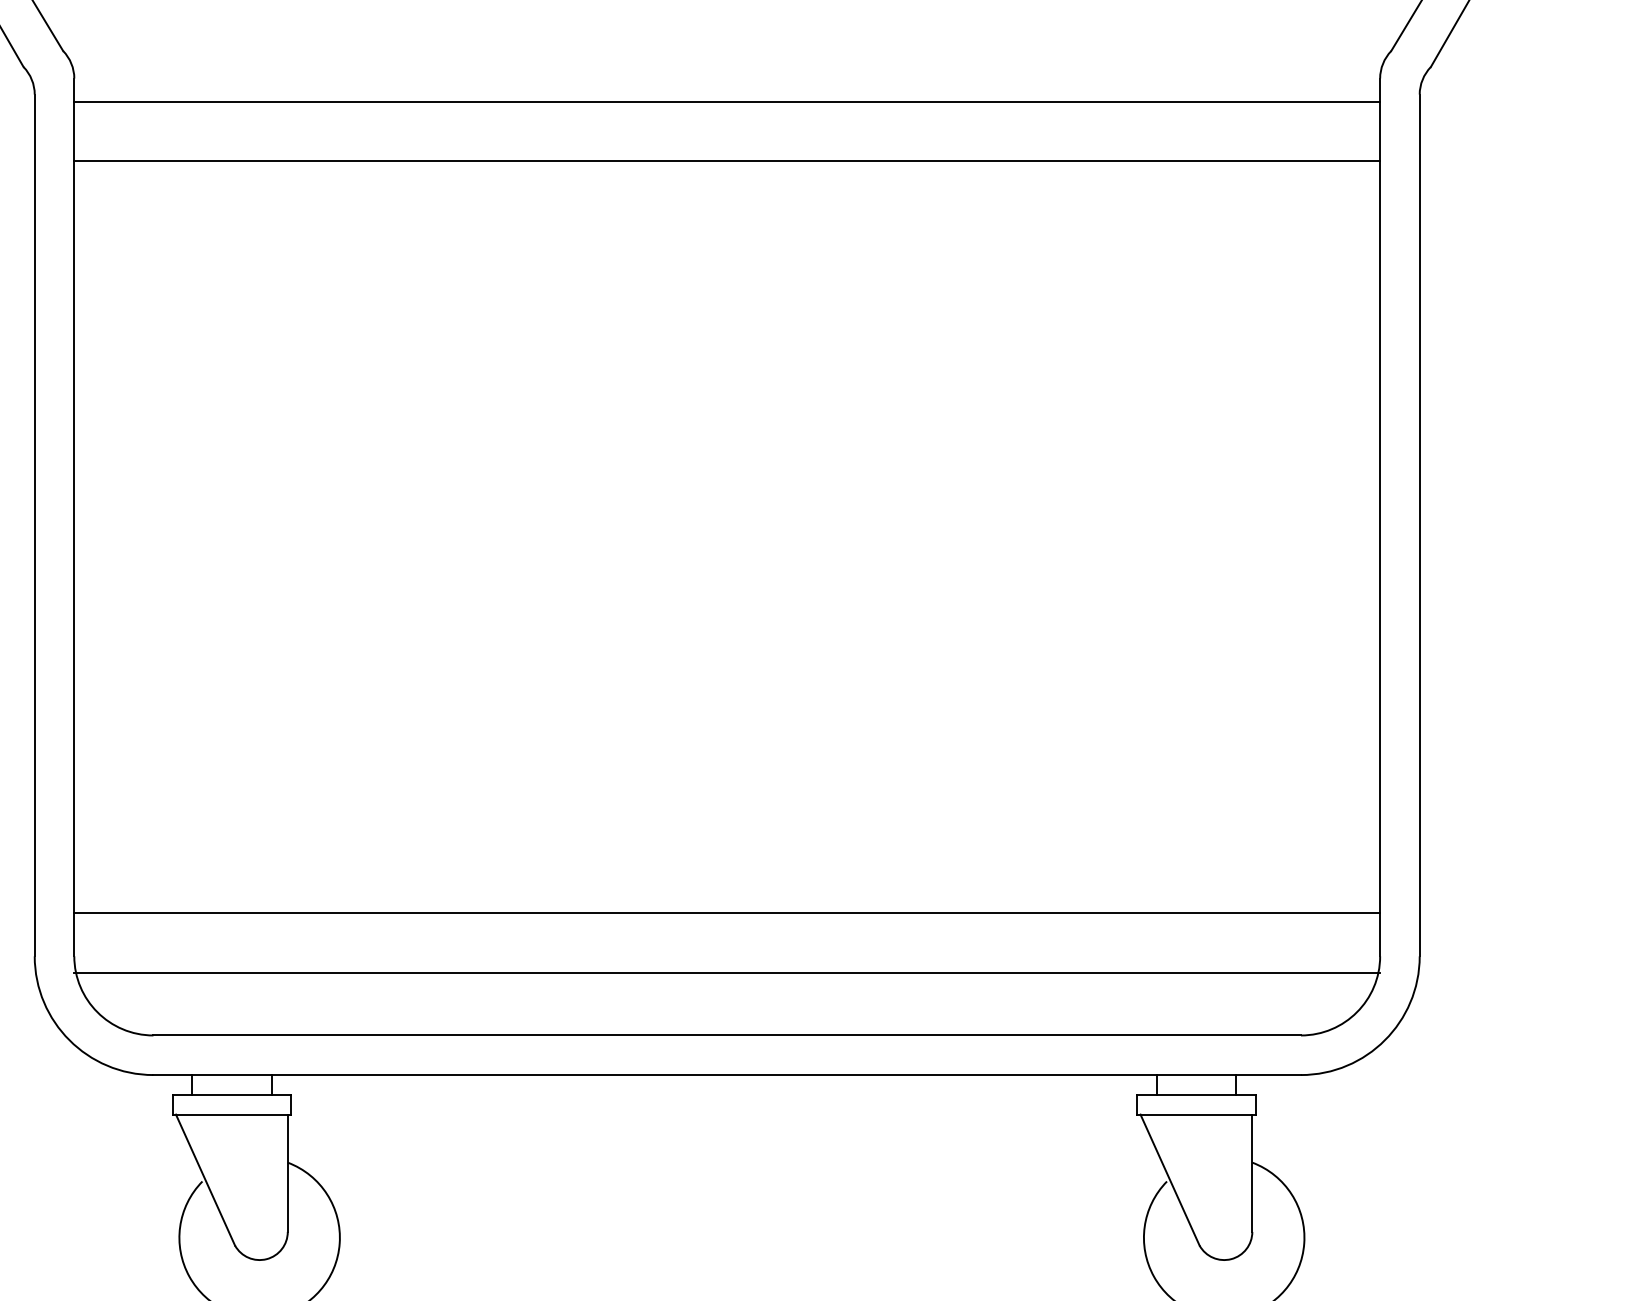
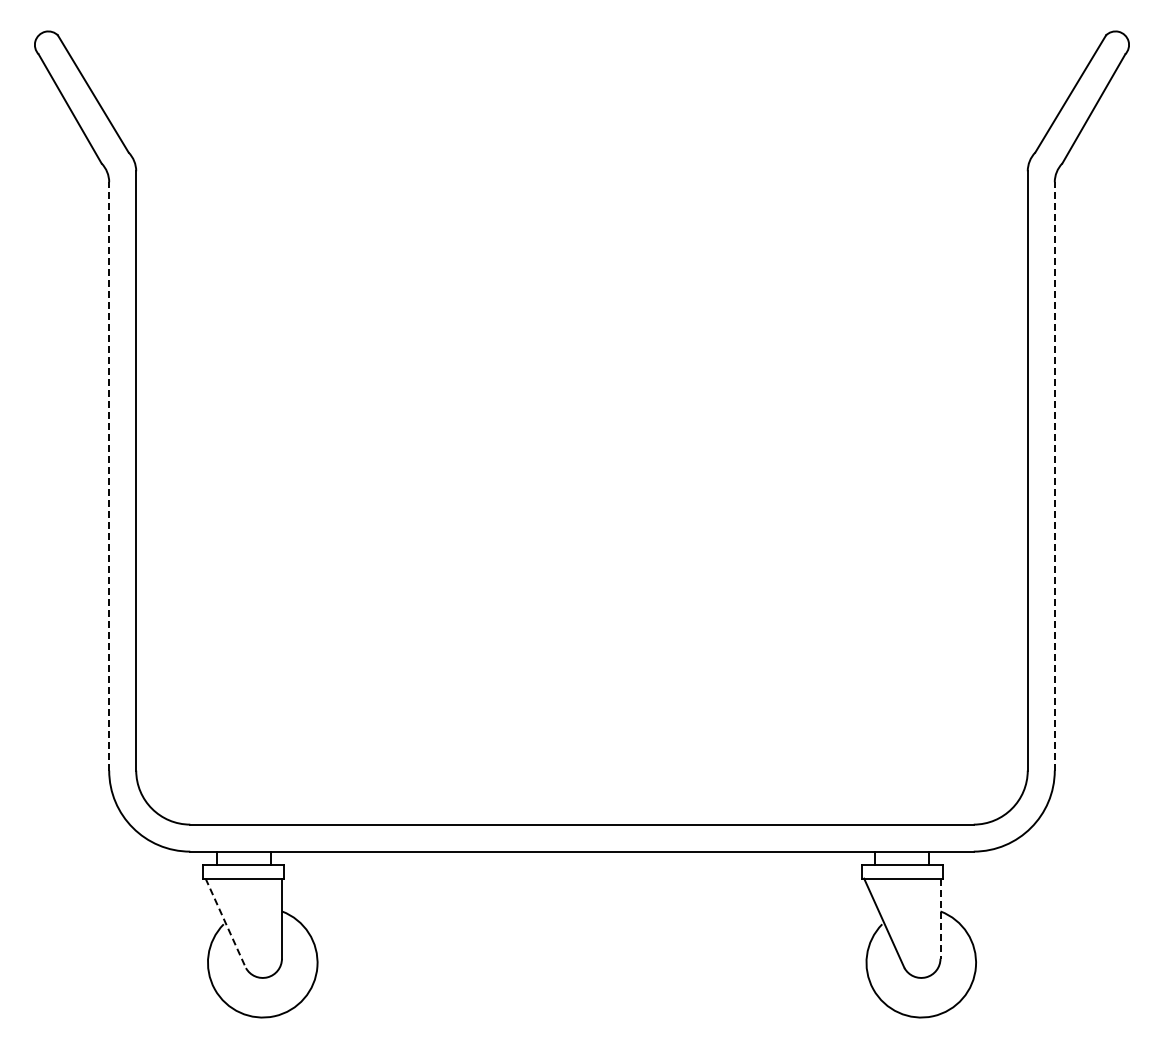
line: (726, 102) -> (581, 187), removed
line: (726, 160) -> (581, 227), removed
line: (35, 524) -> (109, 475), solid -> dashed
line: (1419, 524) -> (1054, 475), solid -> dashed
line: (726, 913) -> (581, 741), removed
line: (726, 972) -> (581, 781), removed
line: (1252, 1174) -> (940, 919), solid -> dashed
line: (206, 1180) -> (226, 923), solid -> dashed

